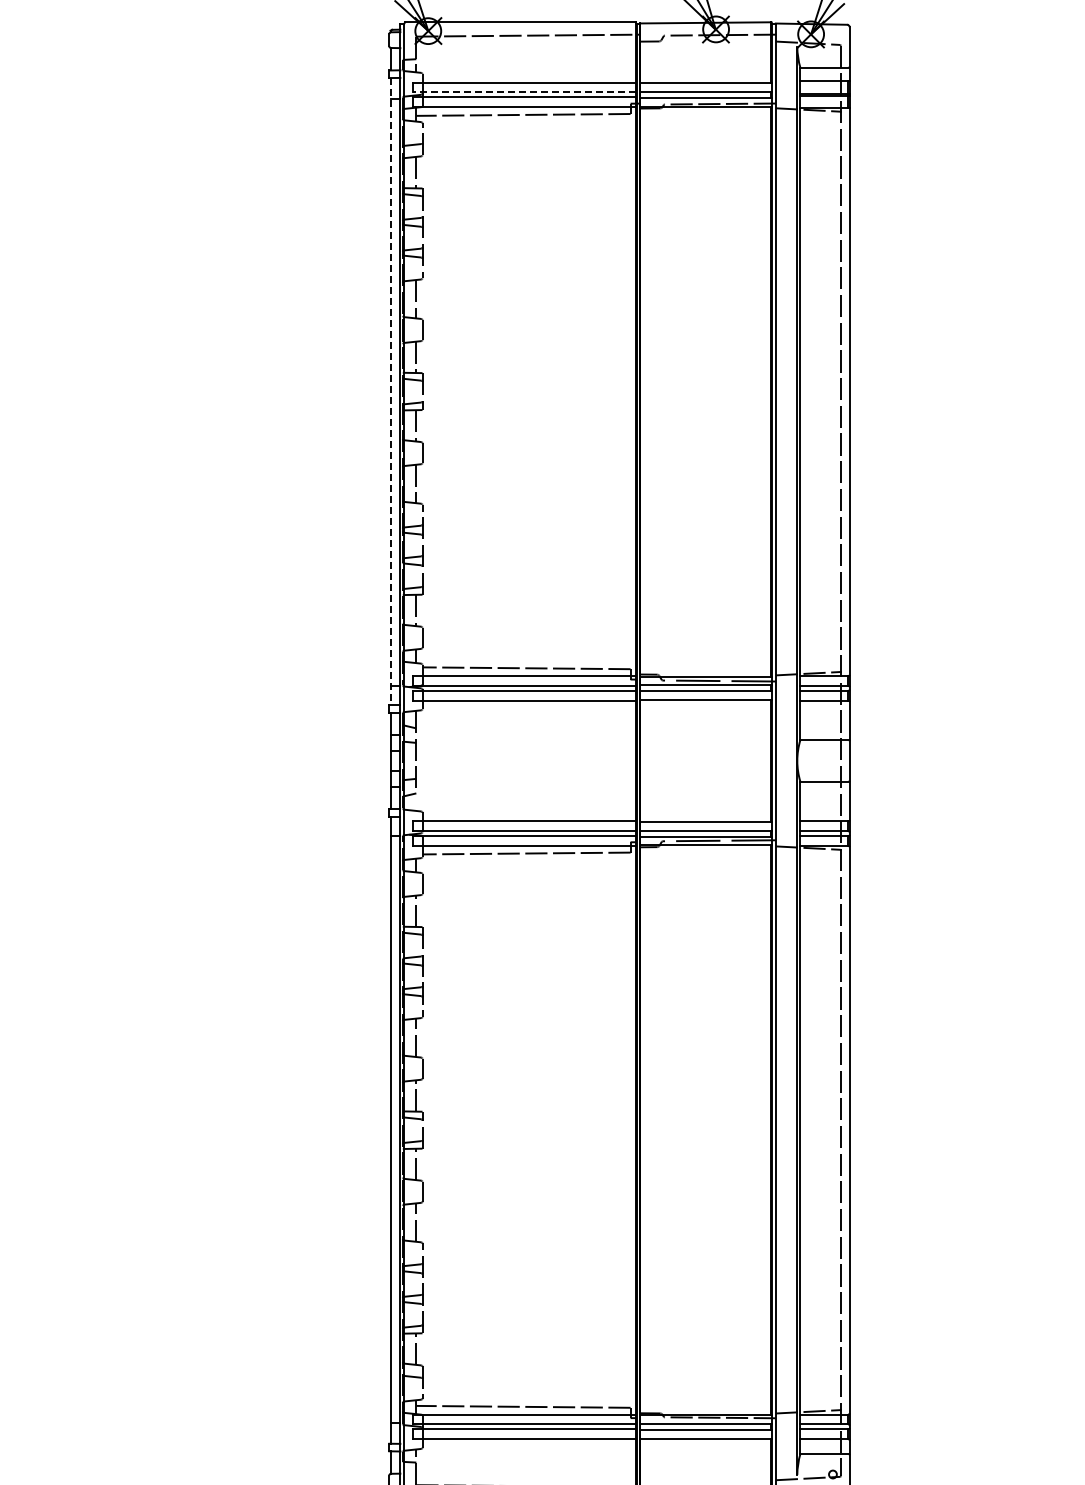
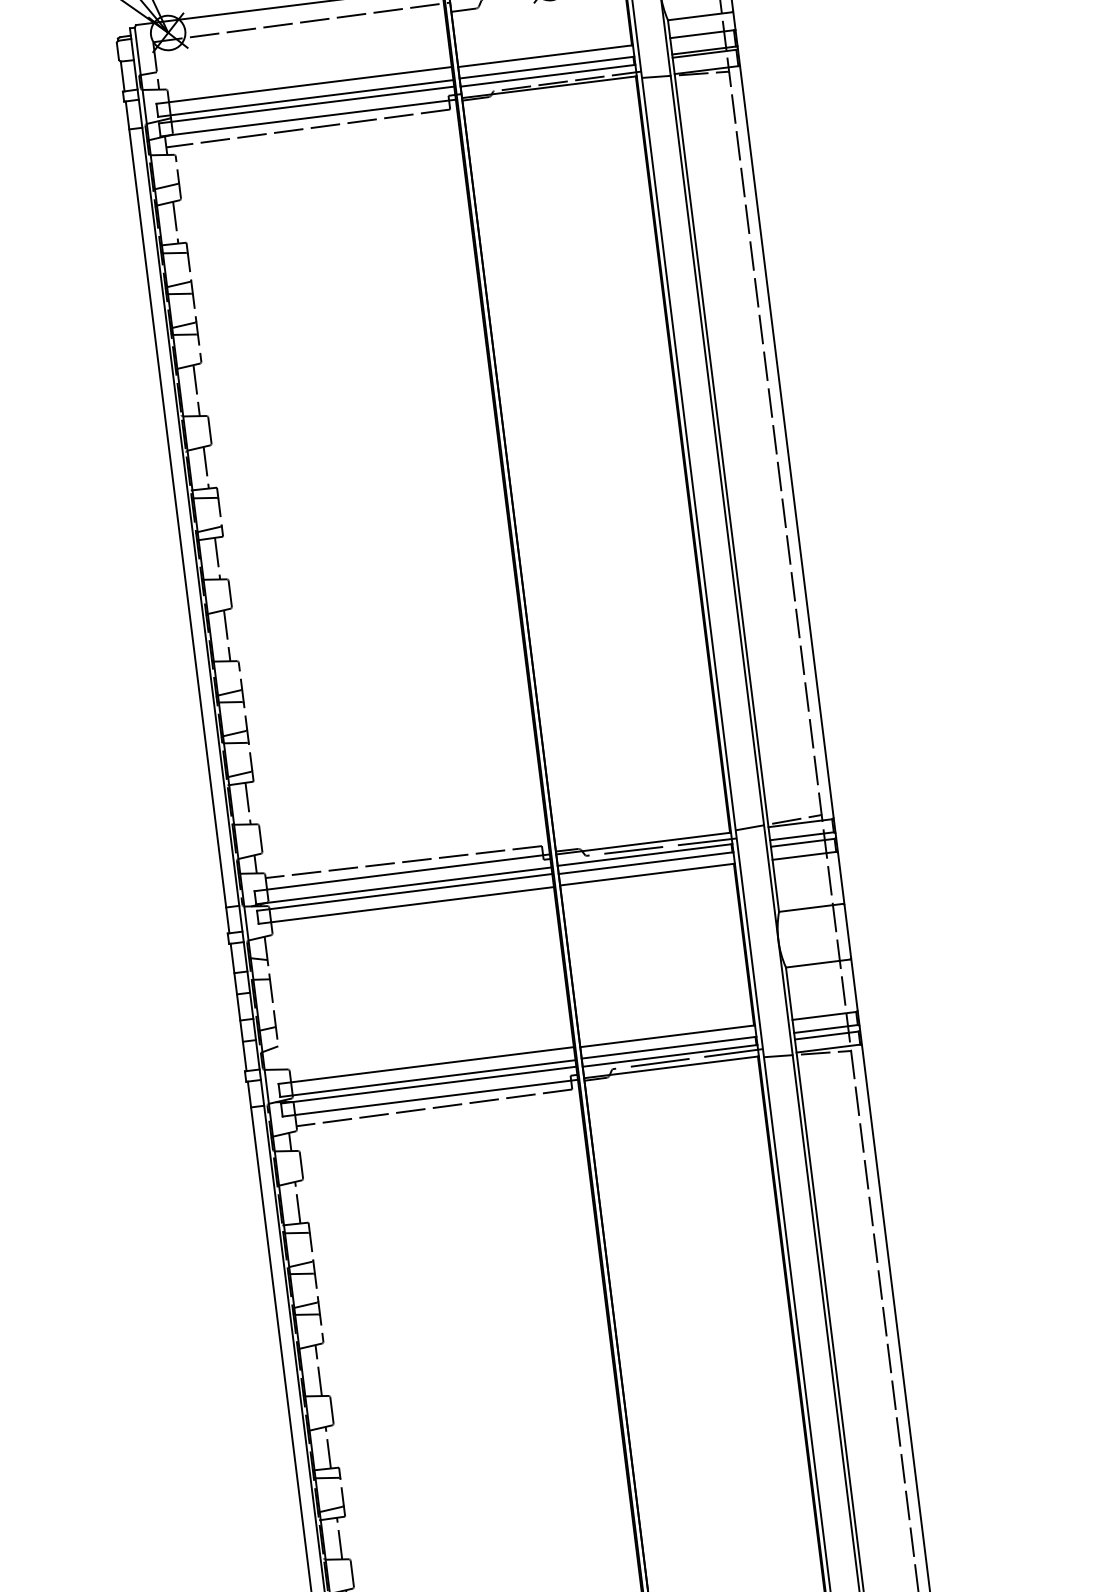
line: (523, 92) -> (304, 98), dashed -> solid
line: (390, 392) -> (177, 518), dashed -> solid

